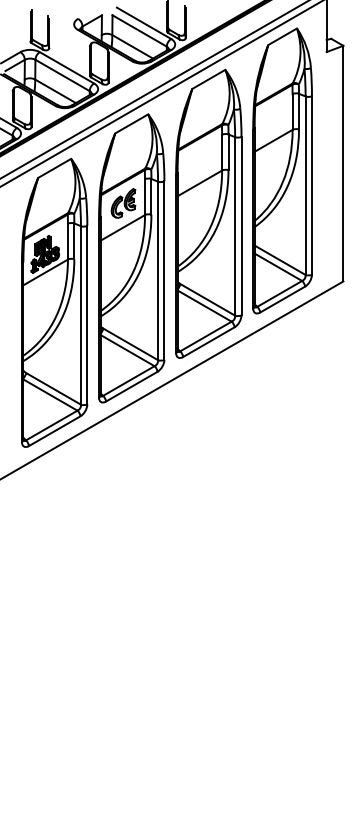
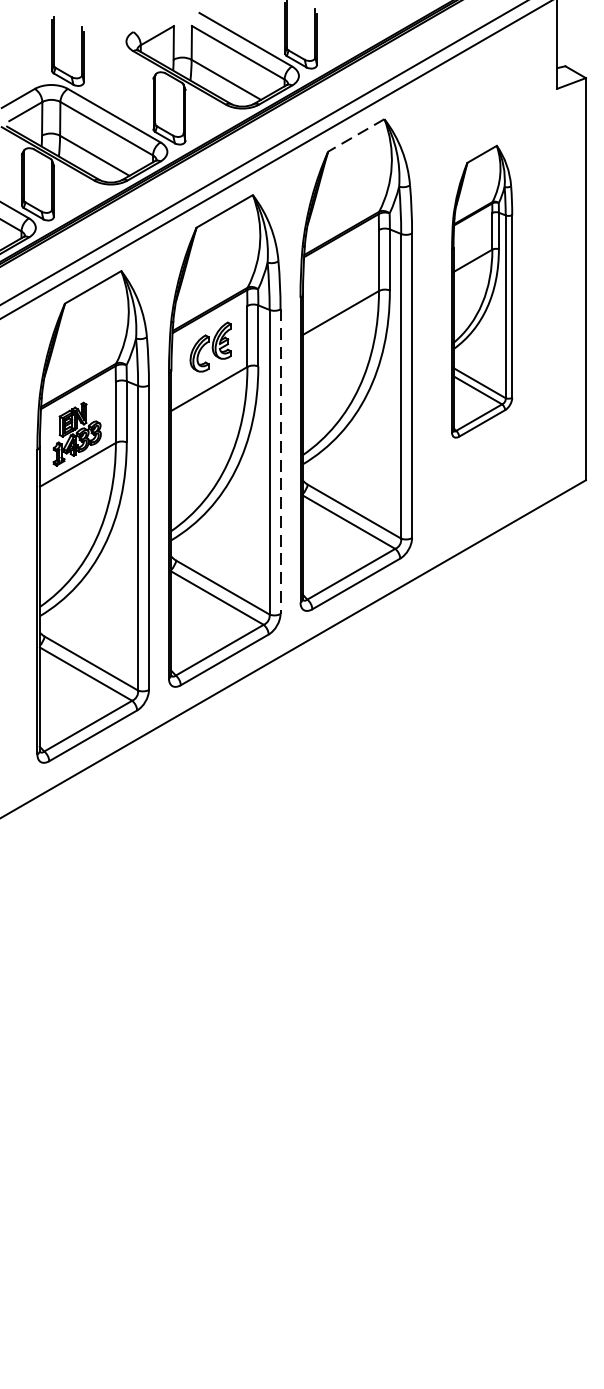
line: (208, 79) -> (355, 135), solid -> dashed
part: (282, 170) -> (482, 290), size x0.6
line: (164, 271) -> (280, 463), solid -> dashed

